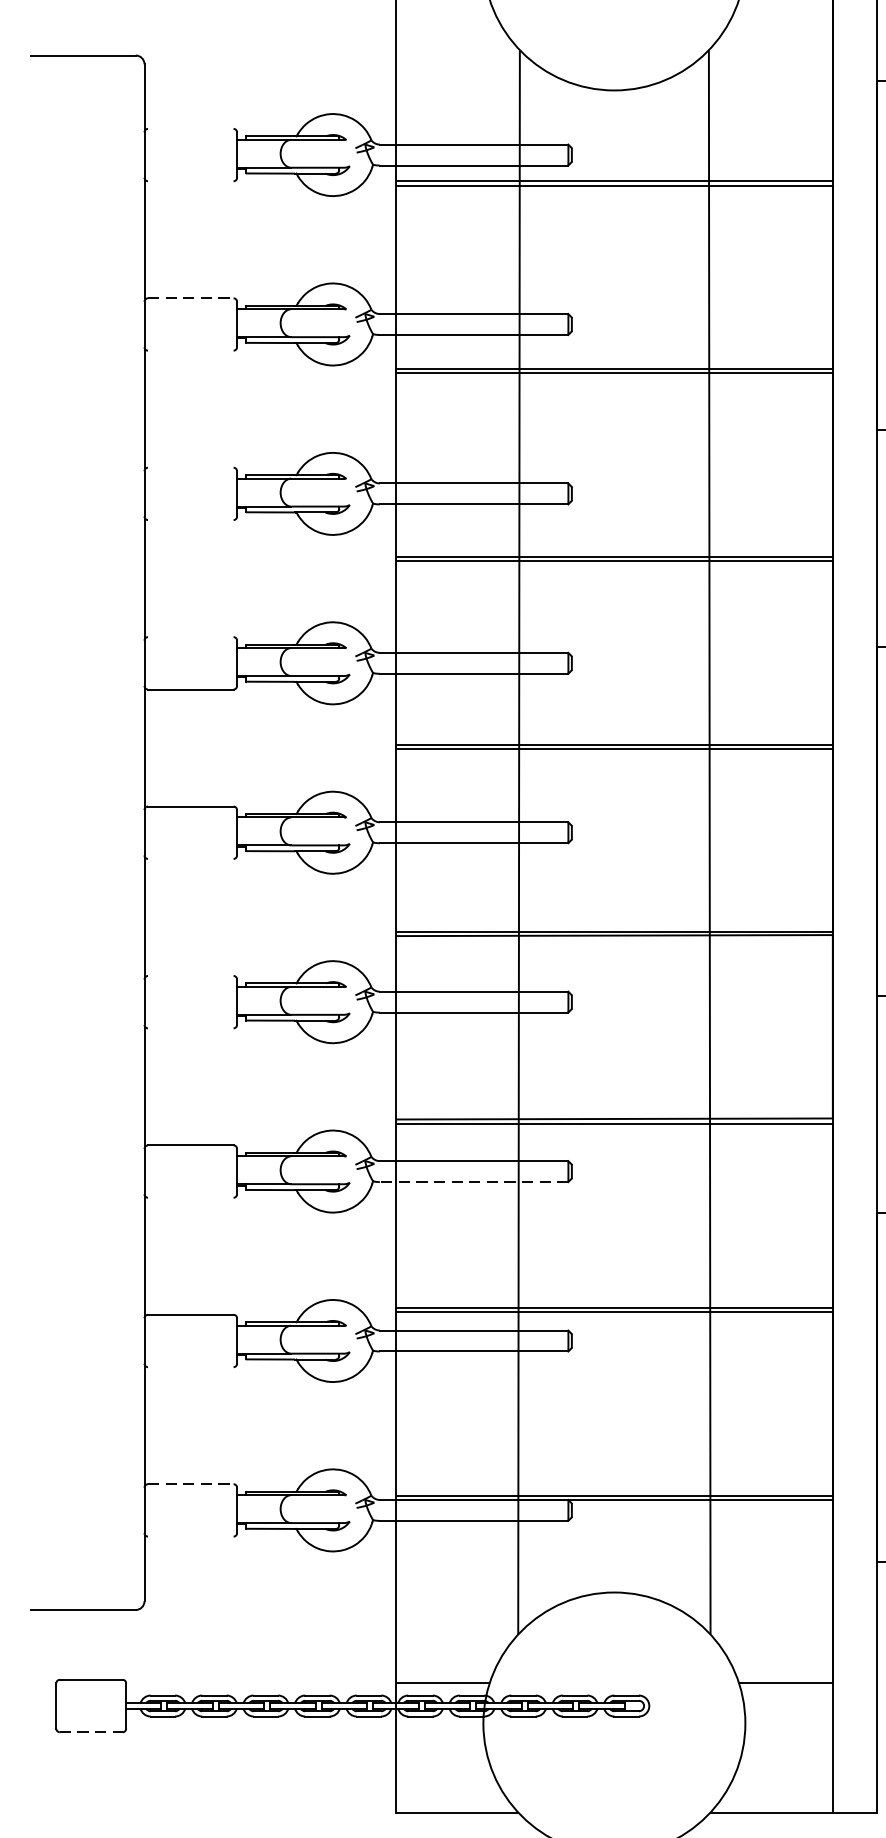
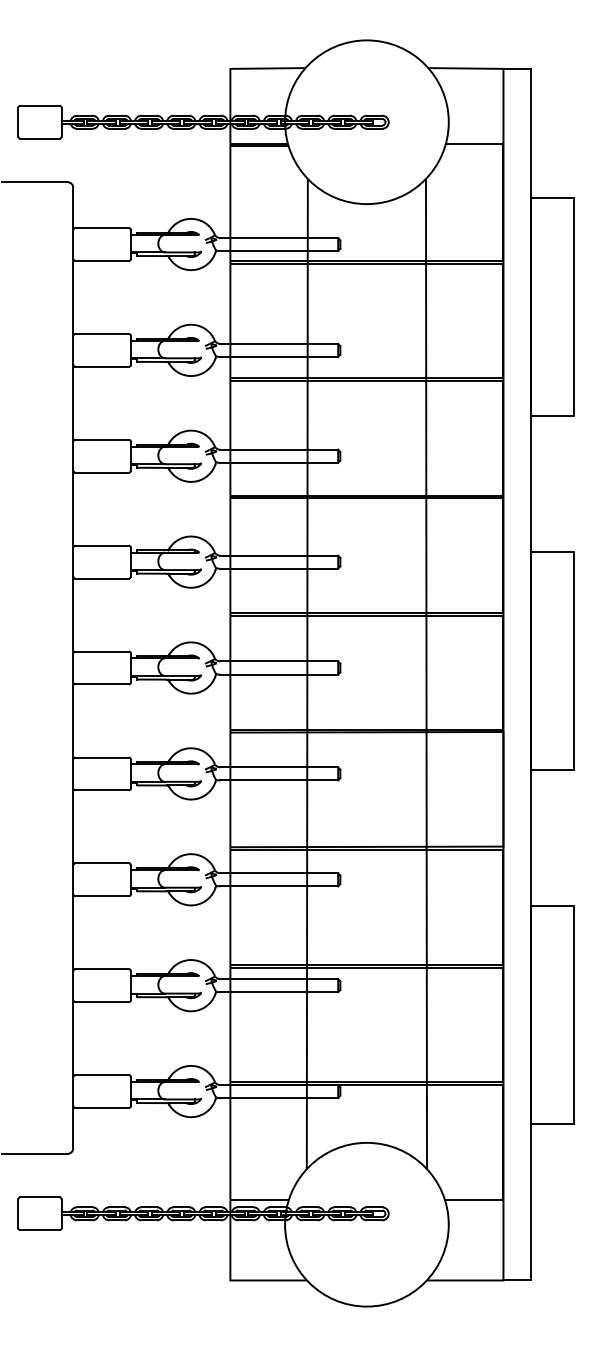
line: (189, 129) -> (101, 228), added
line: (189, 180) -> (101, 260), added
line: (191, 299) -> (102, 334), dashed -> solid
line: (189, 350) -> (101, 366), added
line: (189, 467) -> (101, 439), added
line: (189, 519) -> (101, 472), added
line: (189, 636) -> (101, 545), added
line: (189, 859) -> (101, 684), added
line: (189, 975) -> (101, 757), added
line: (189, 1028) -> (101, 790), added
line: (474, 1182) -> (279, 886), dashed -> solid
line: (189, 1198) -> (101, 896), added
line: (189, 1367) -> (101, 1002), added
line: (191, 1484) -> (102, 1075), dashed -> solid
line: (189, 1535) -> (101, 1107), added
line: (90, 1732) -> (39, 1230), dashed -> solid

